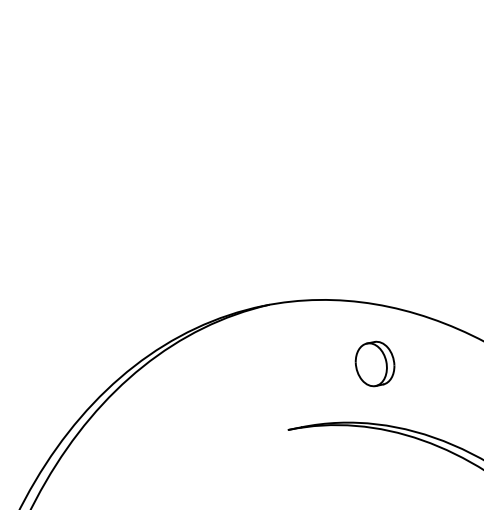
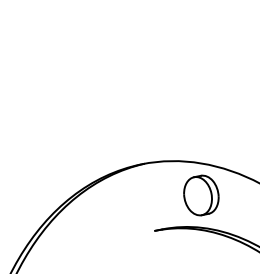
part: (375, 363) -> (201, 195), size x1.67

